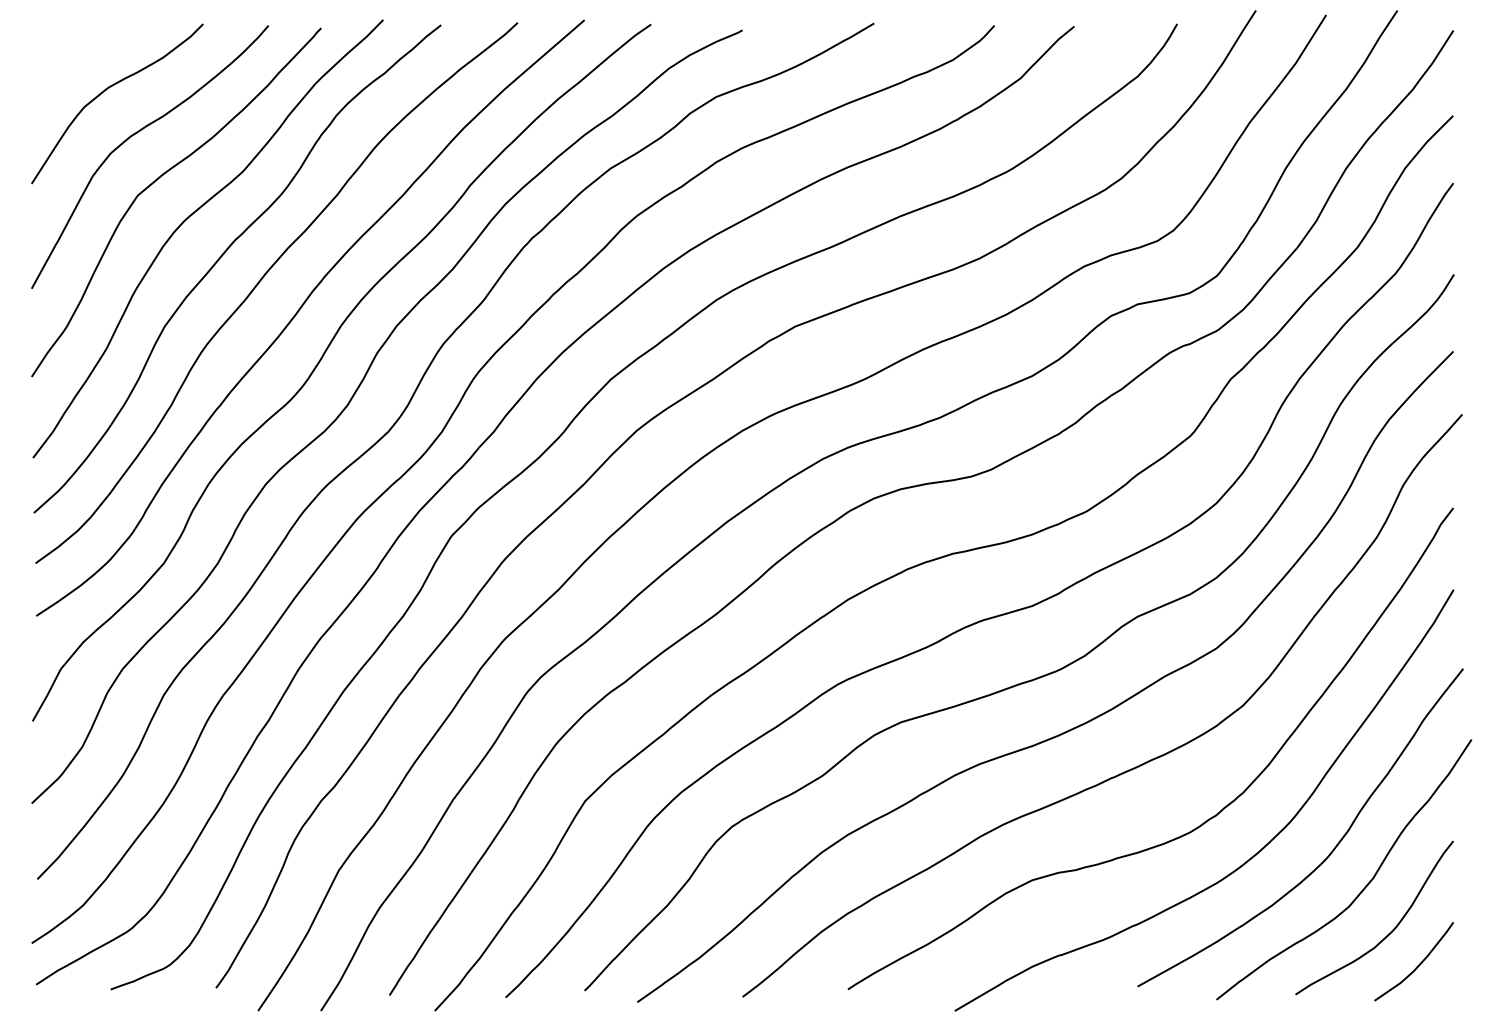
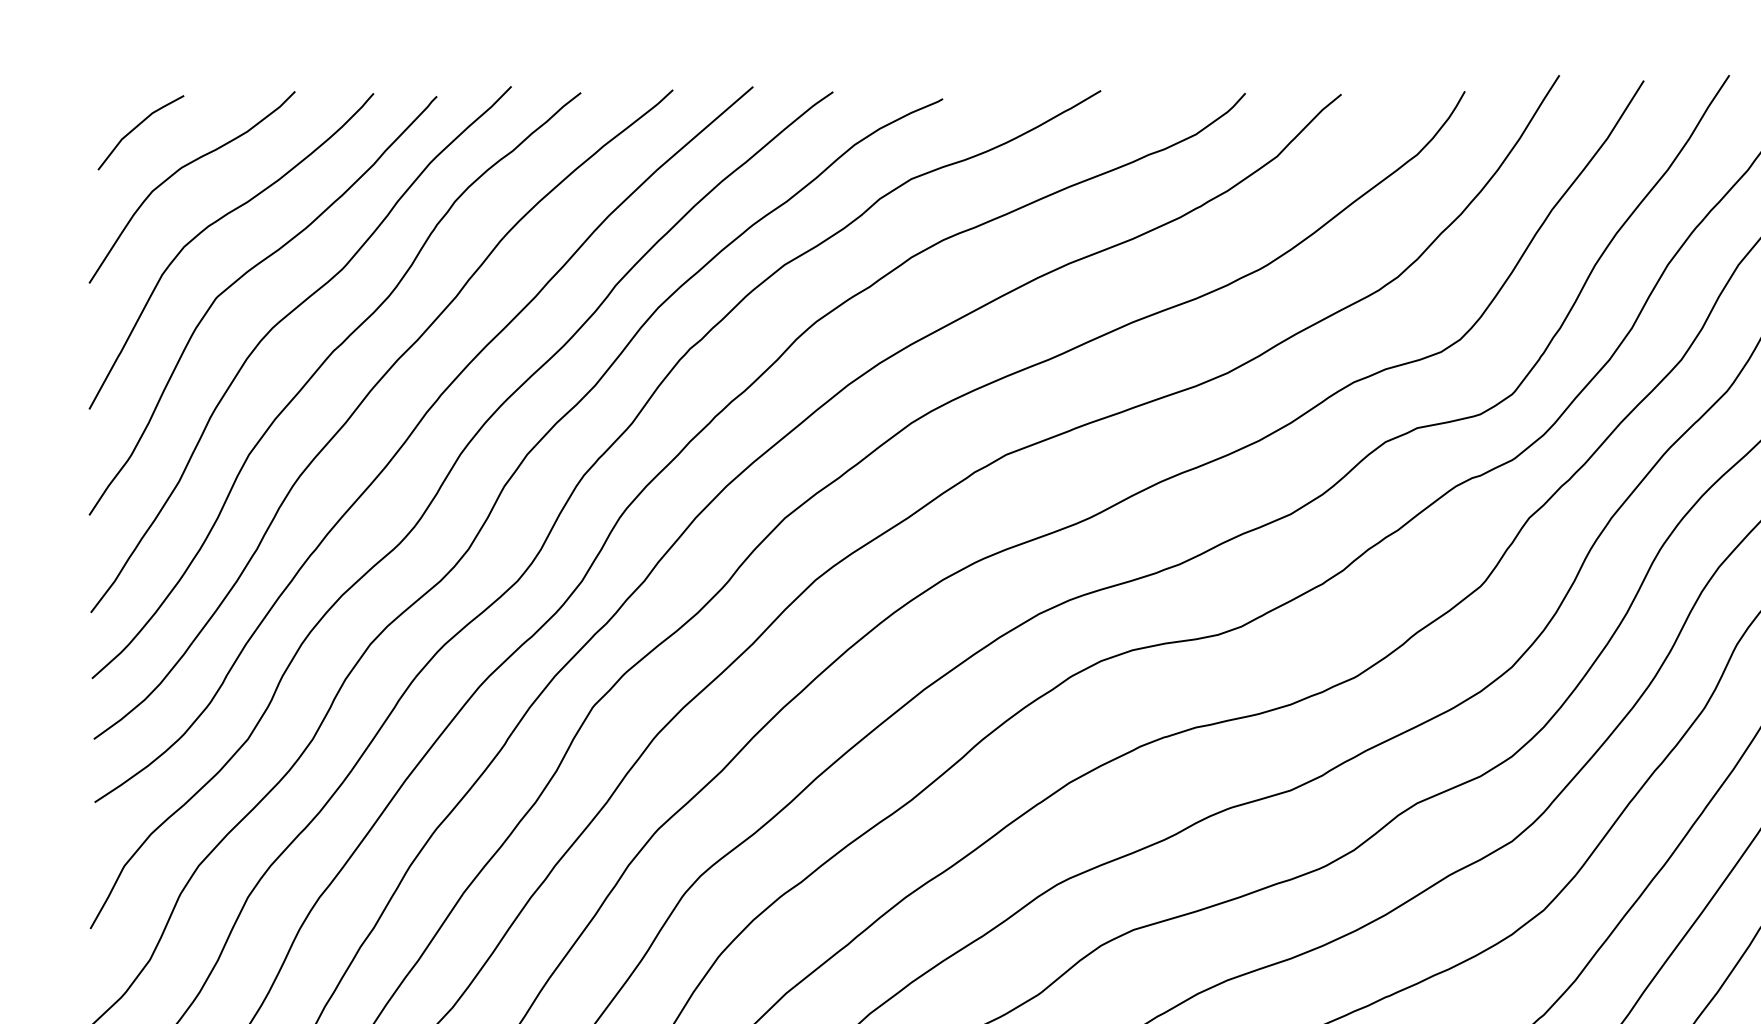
line: (71, 54) -> (137, 128), added

